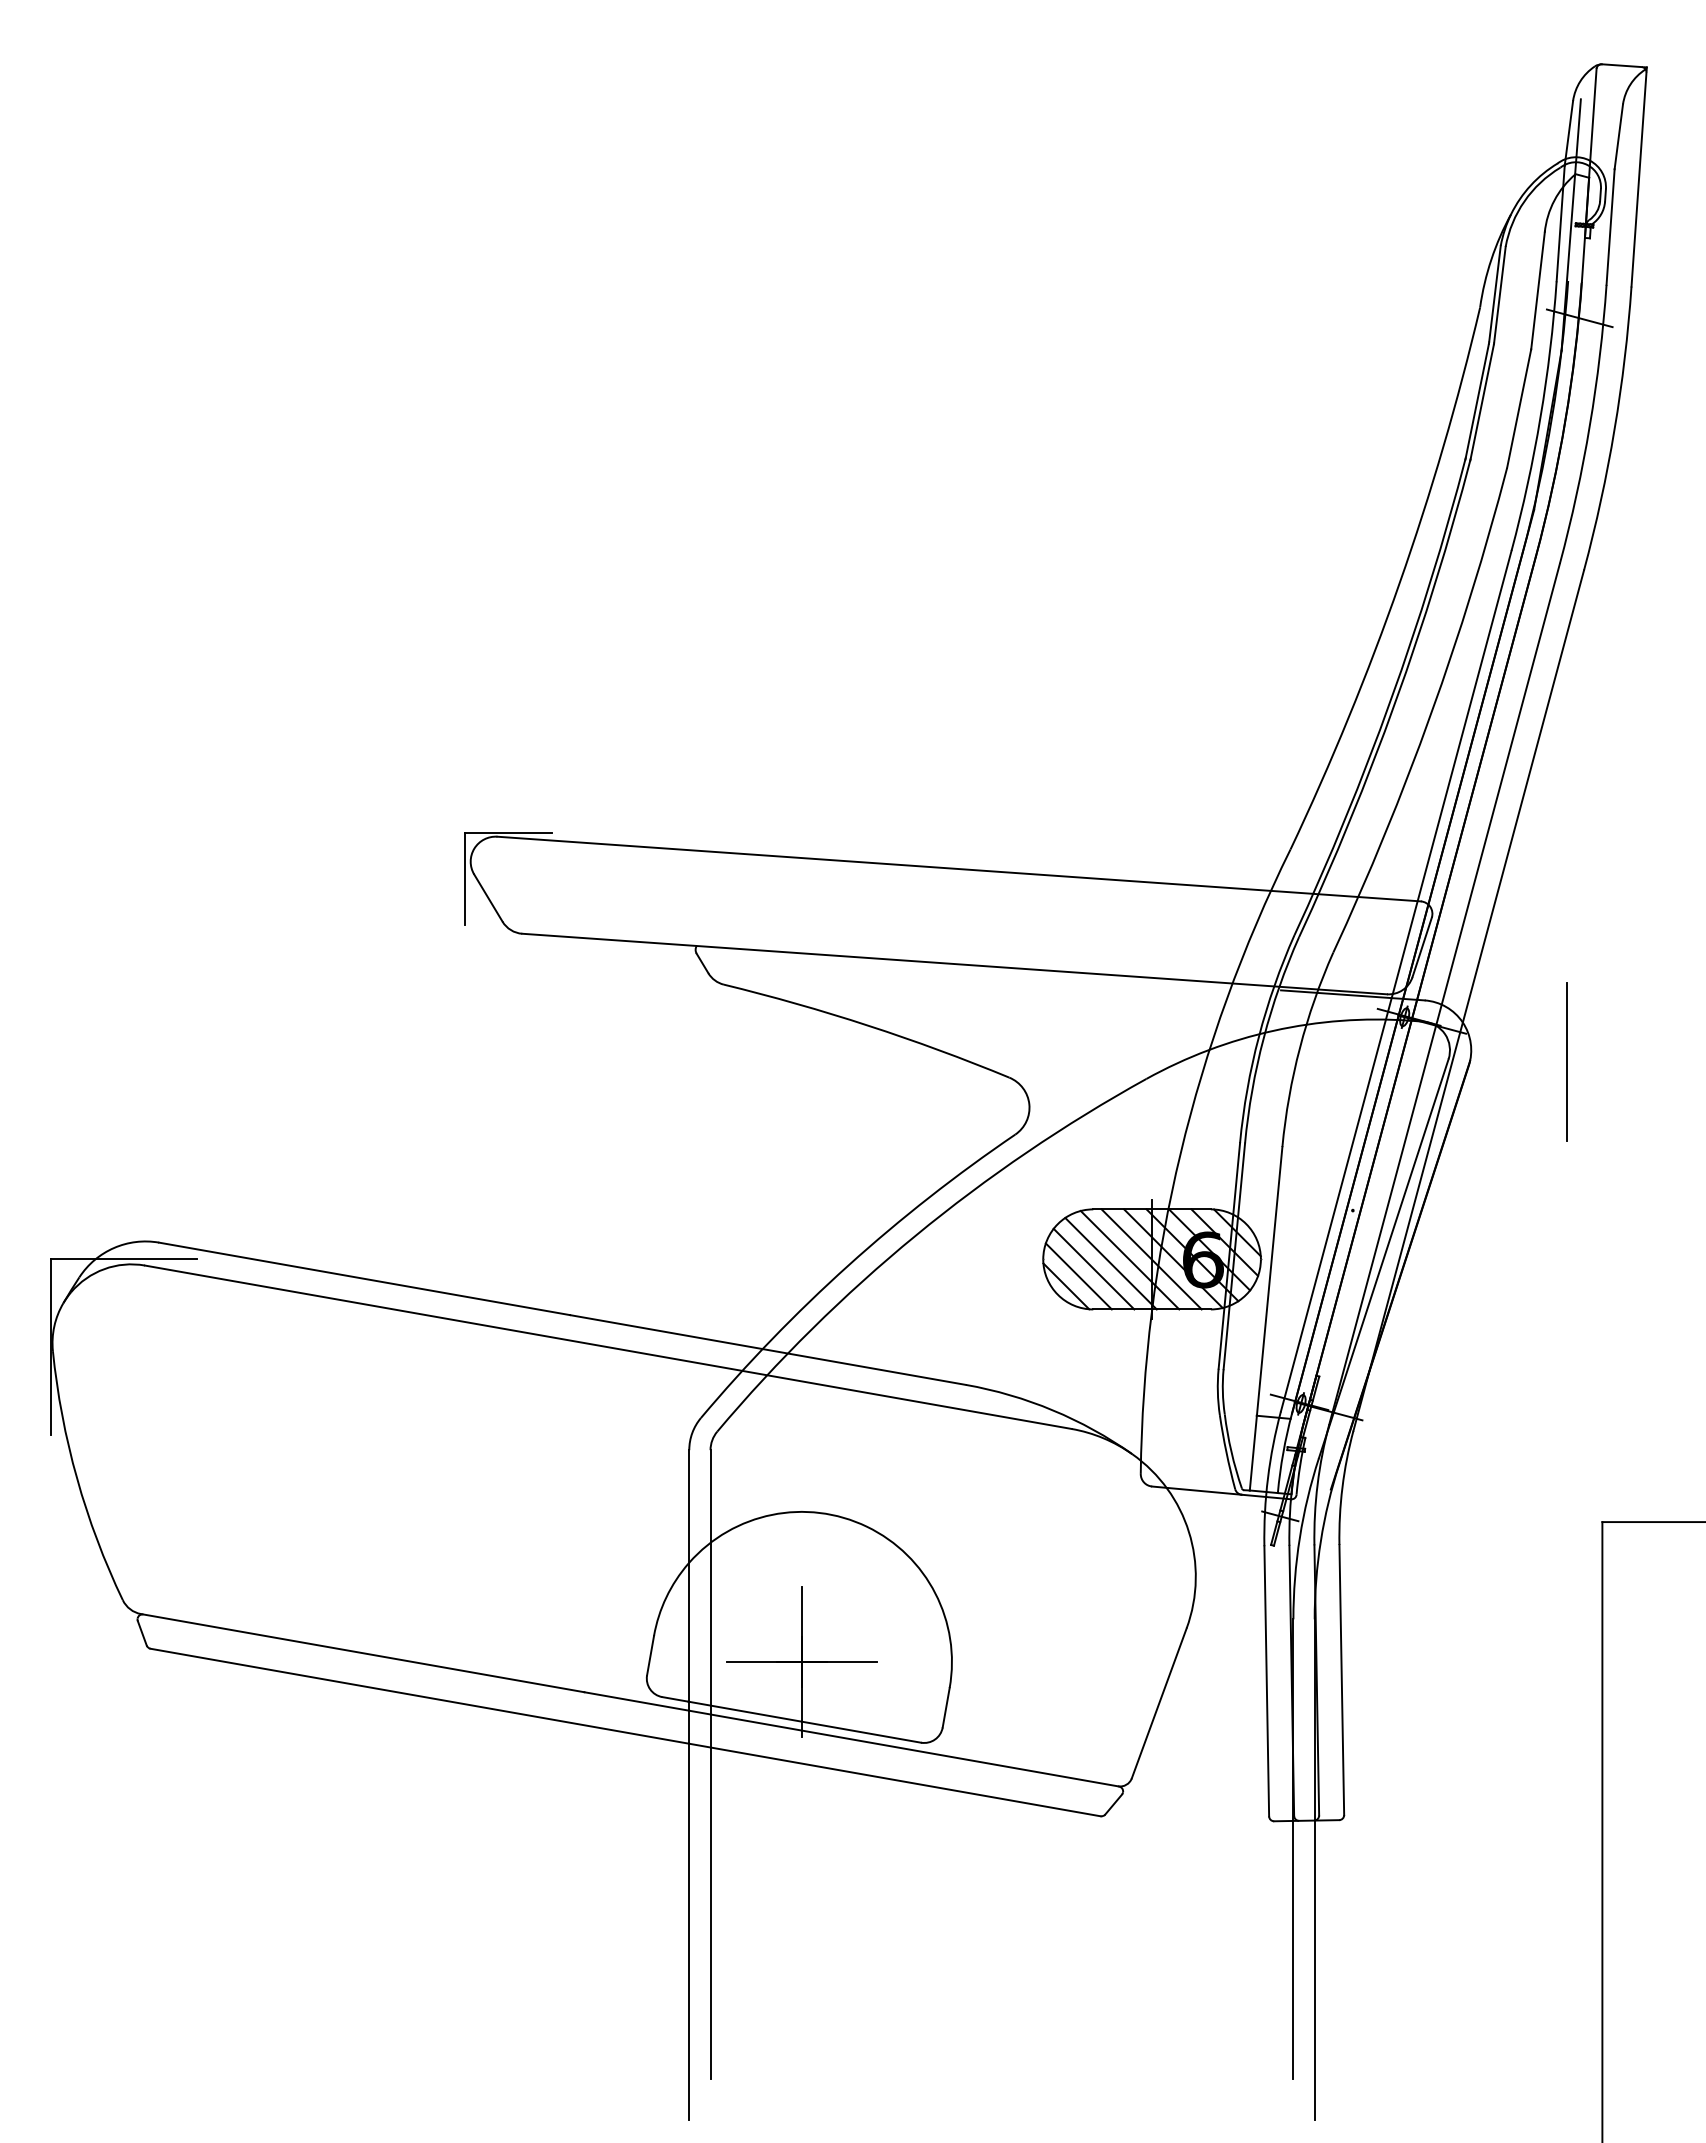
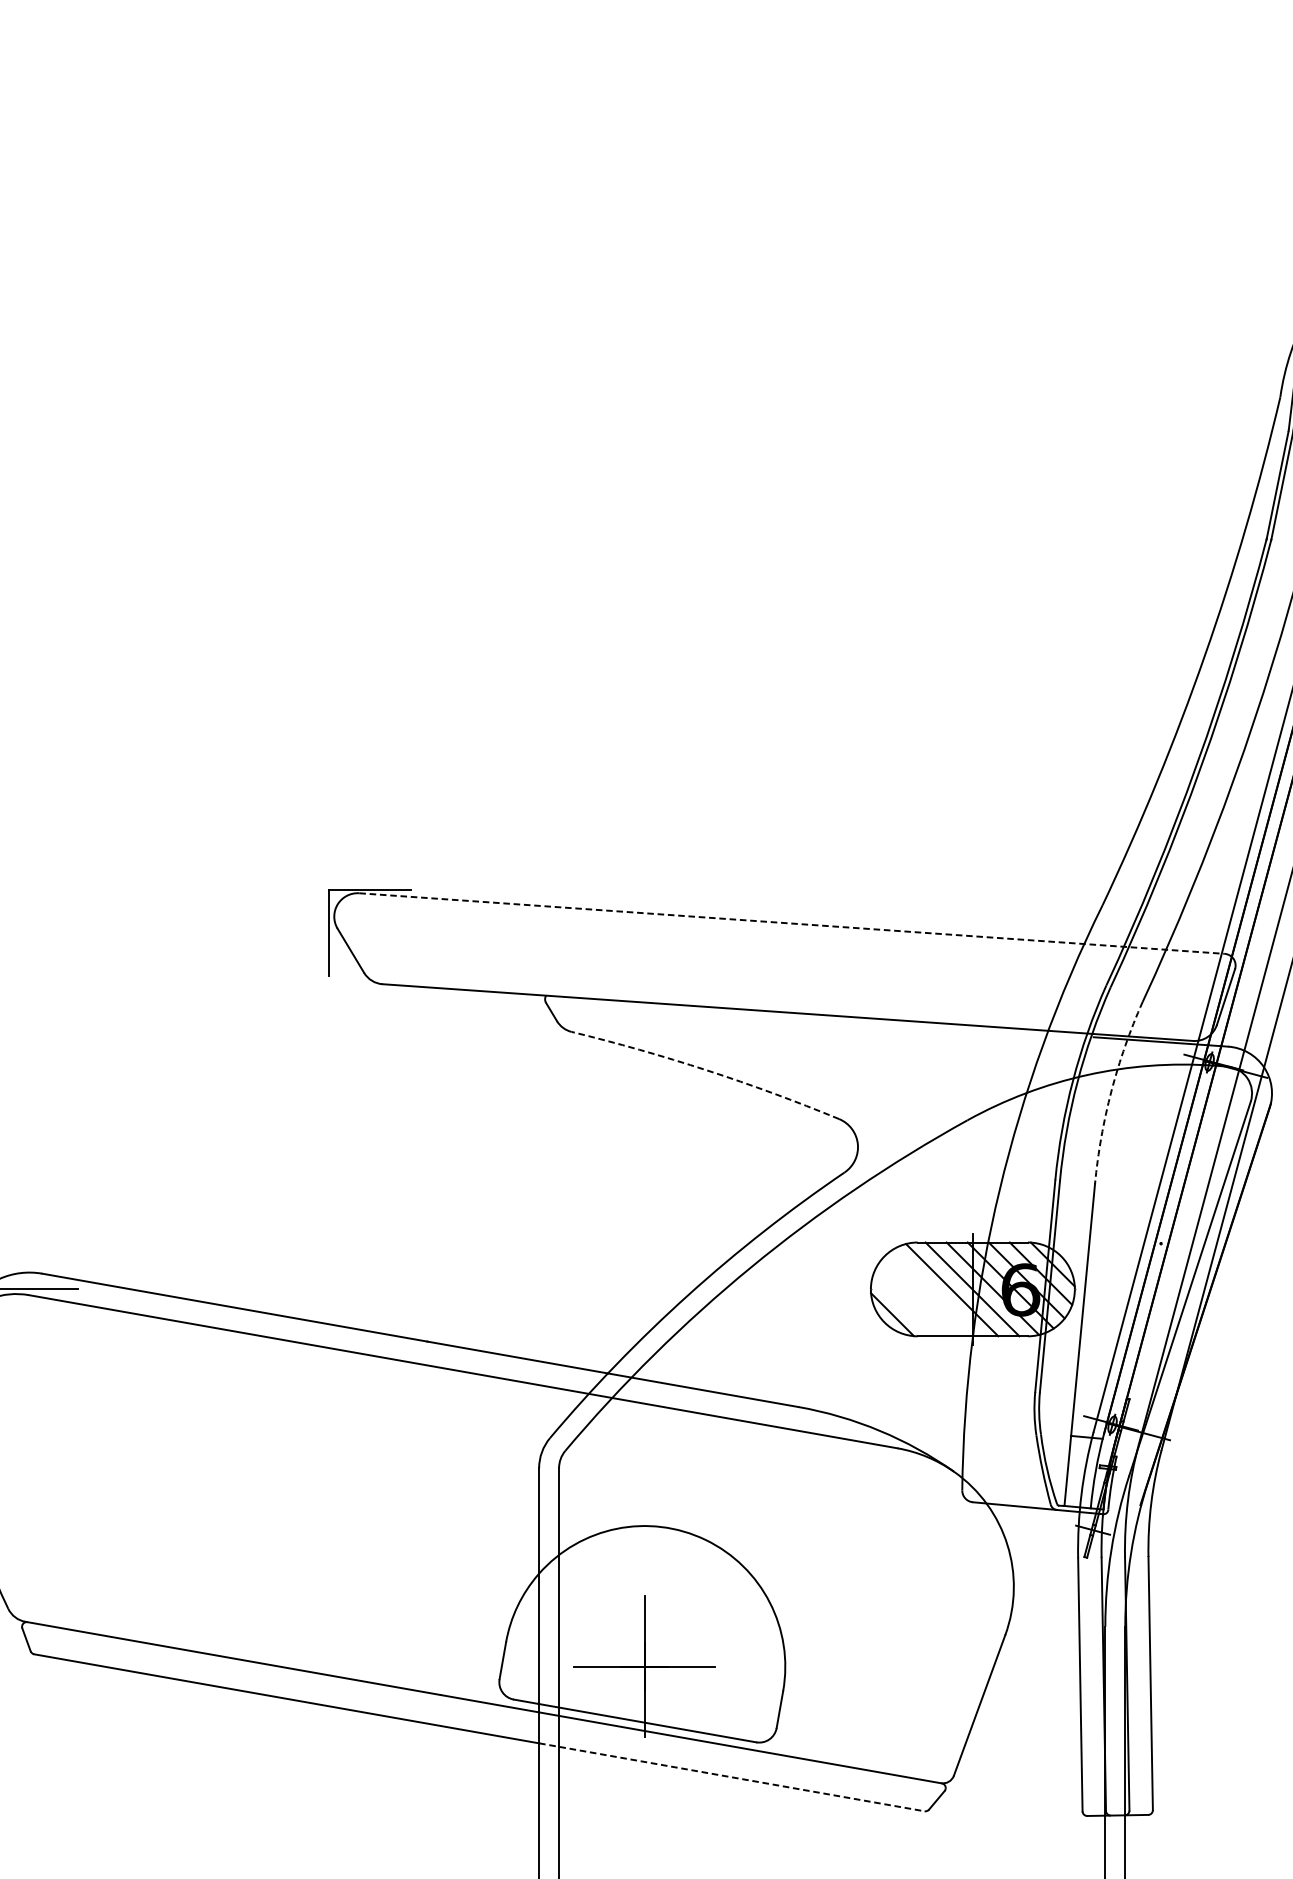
line: (959, 869) -> (792, 923), solid -> dashed
arc: (868, 1025) -> (707, 1070), solid -> dashed
arc: (1299, 1047) -> (1111, 1090), solid -> dashed
line: (1110, 1263) -> (933, 1293), removed
line: (1093, 1268) -> (917, 1297), removed
line: (1078, 1276) -> (903, 1305), removed
line: (894, 1780) -> (731, 1777), solid -> dashed

